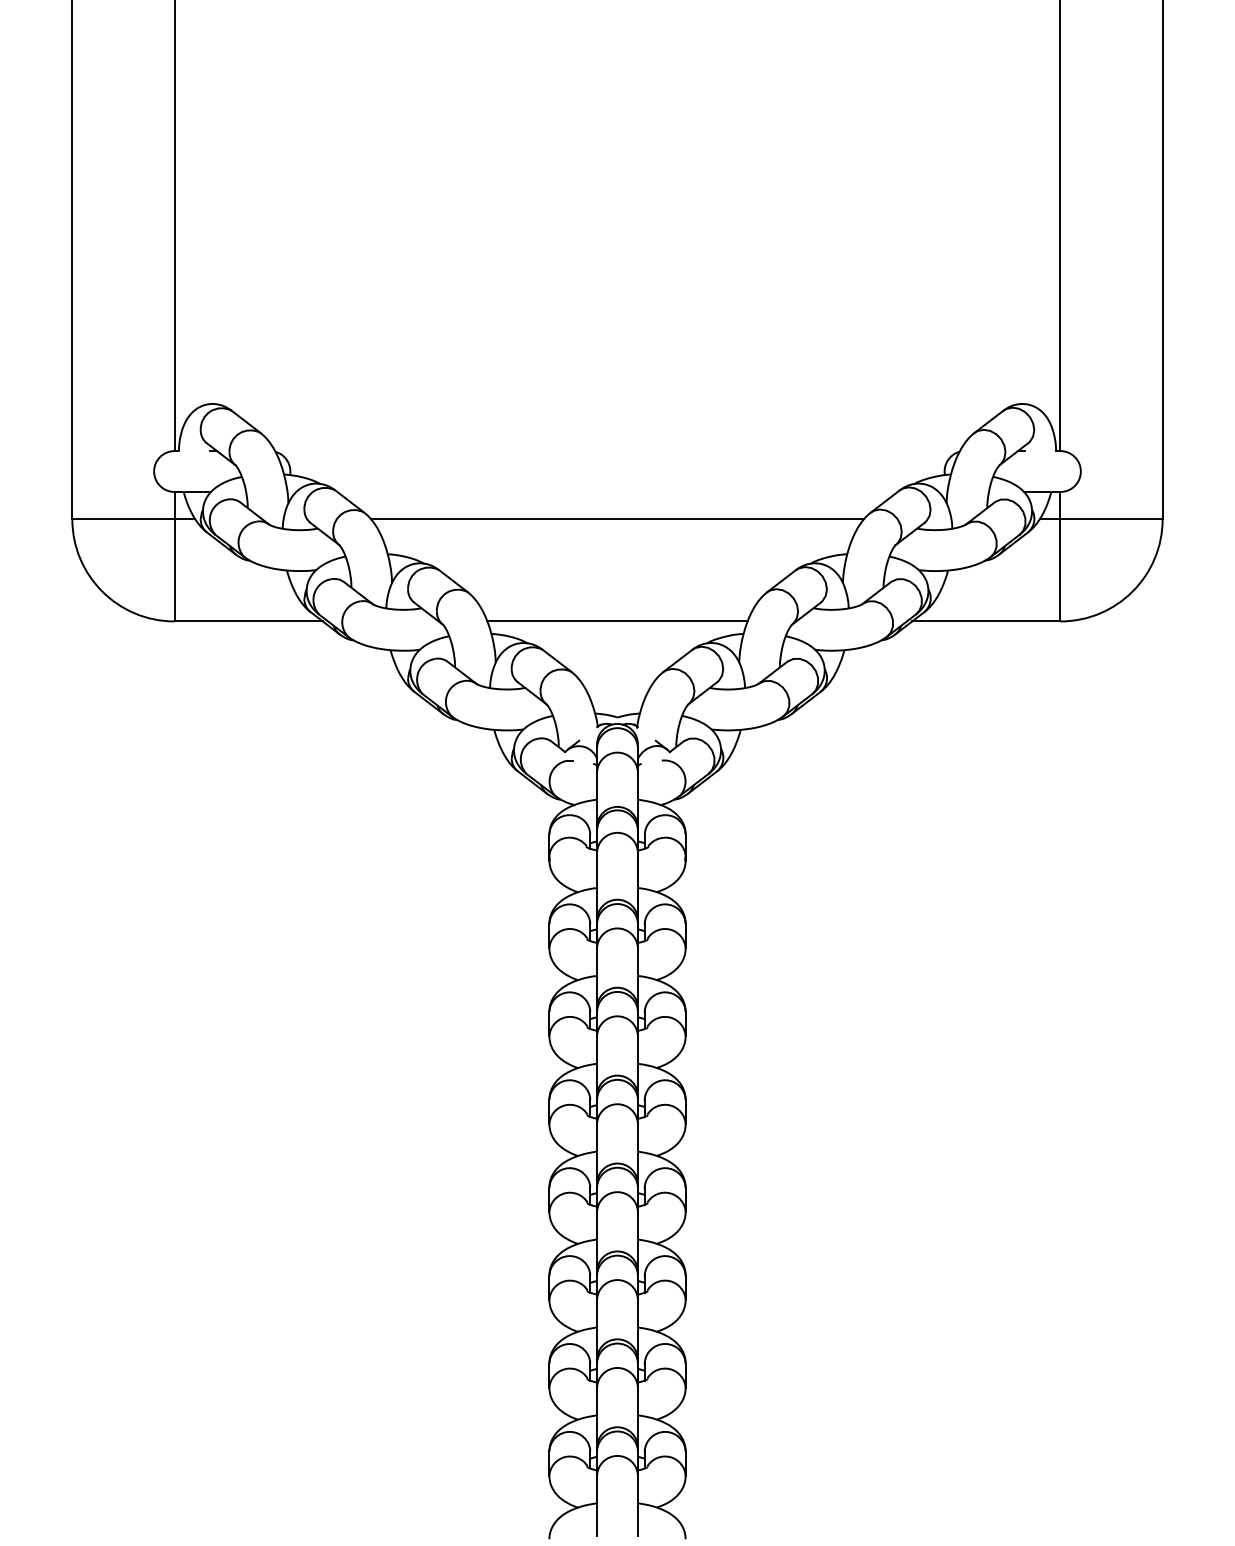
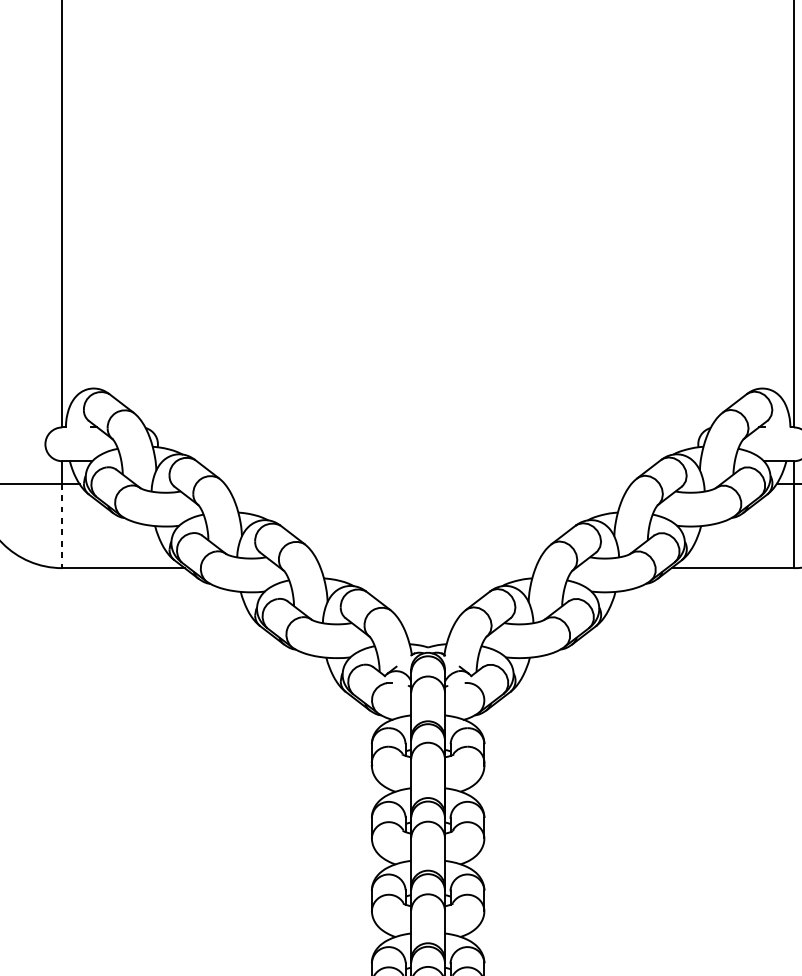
line: (617, 519) -> (428, 483), removed
line: (174, 570) -> (62, 526), solid -> dashed
line: (617, 621) -> (428, 568), removed

